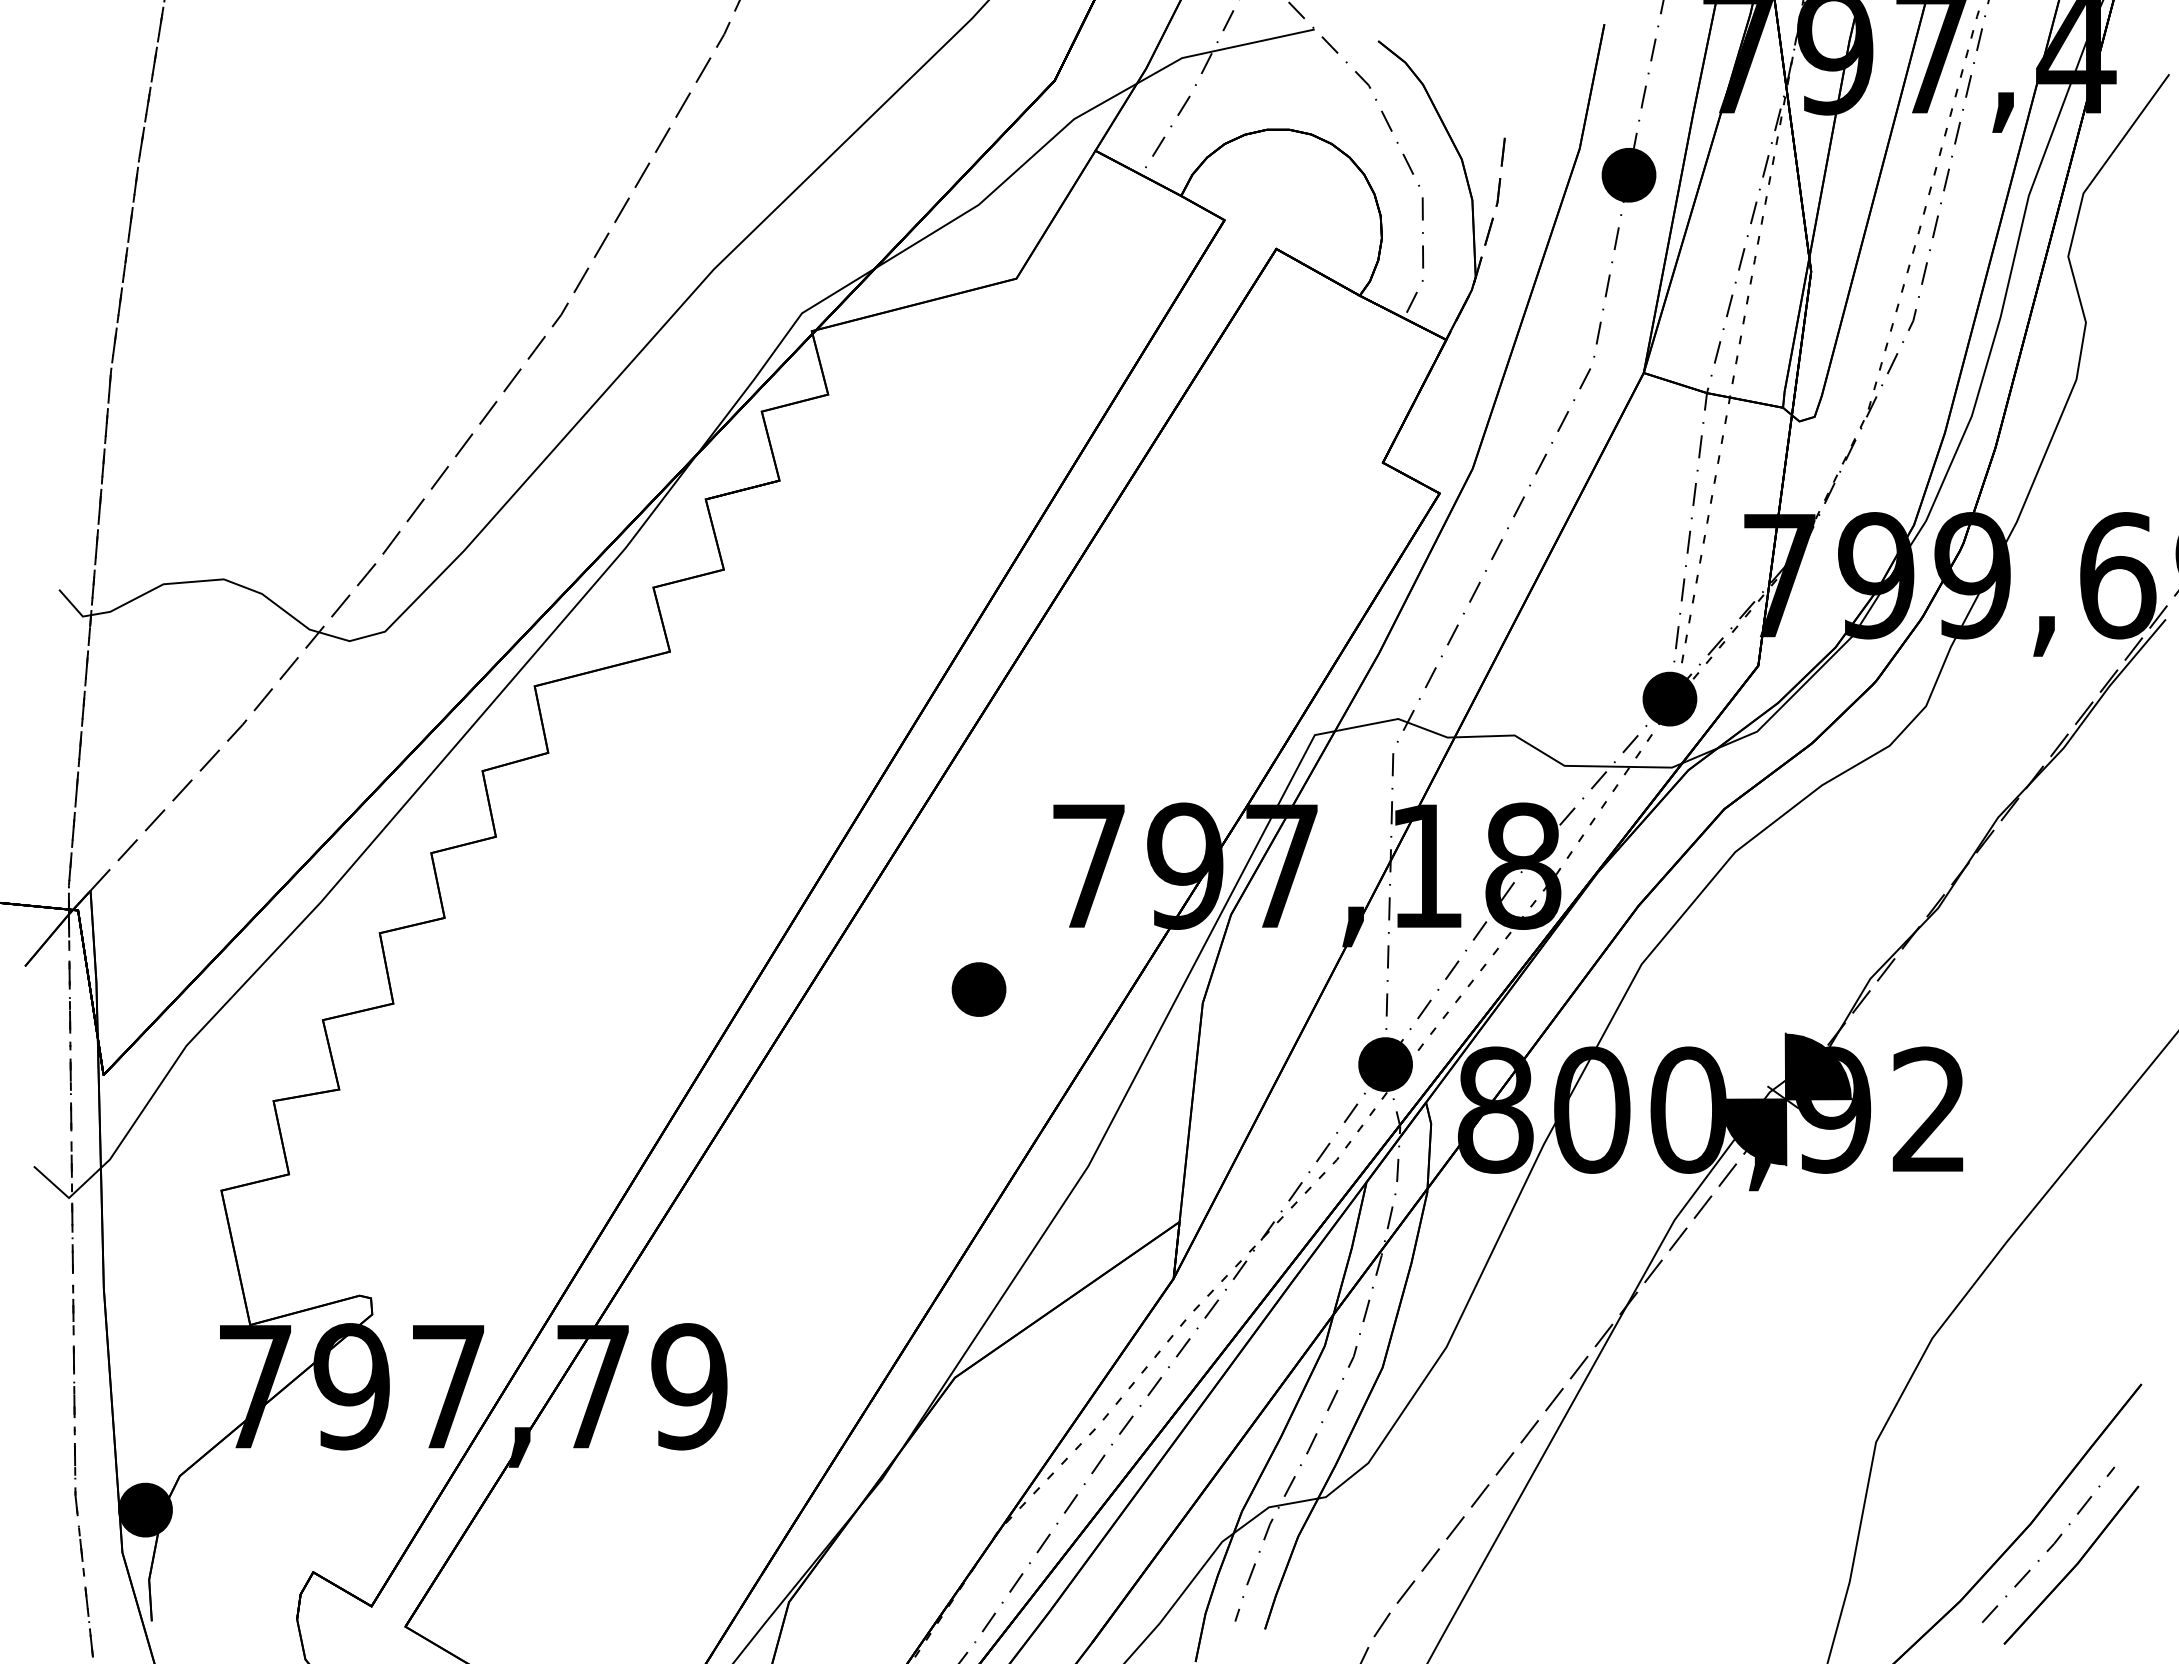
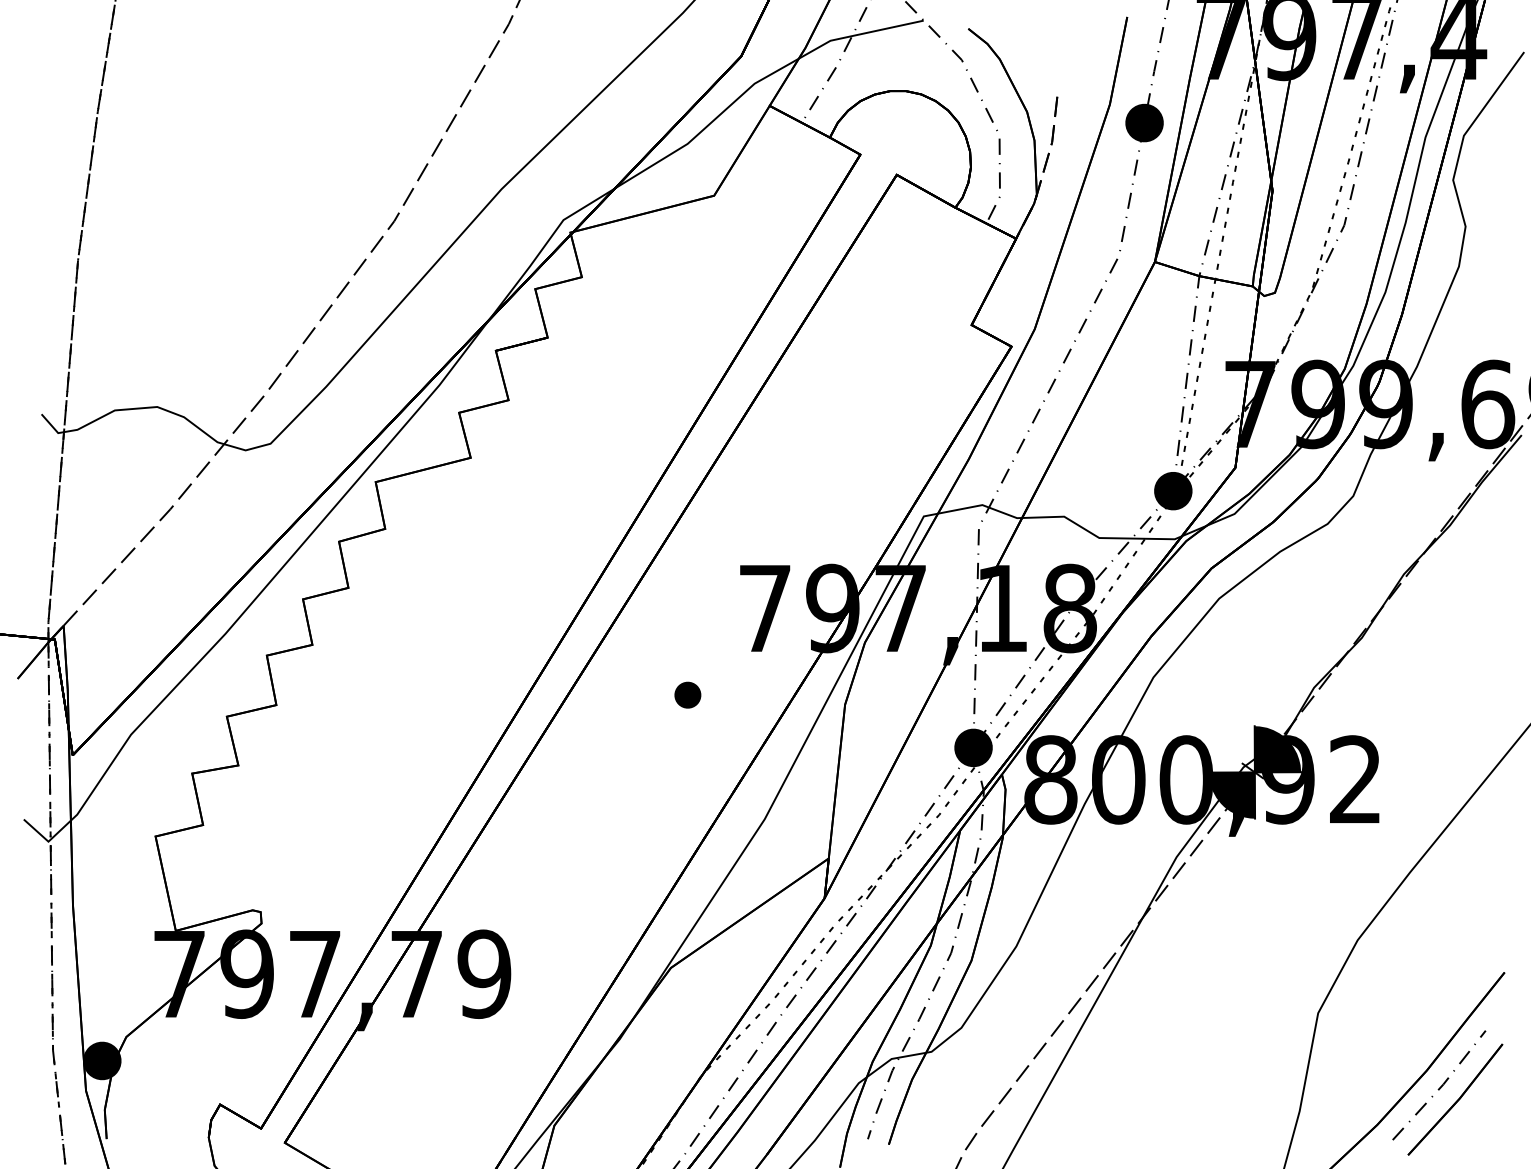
part: (978, 989) -> (687, 695), size x0.7

